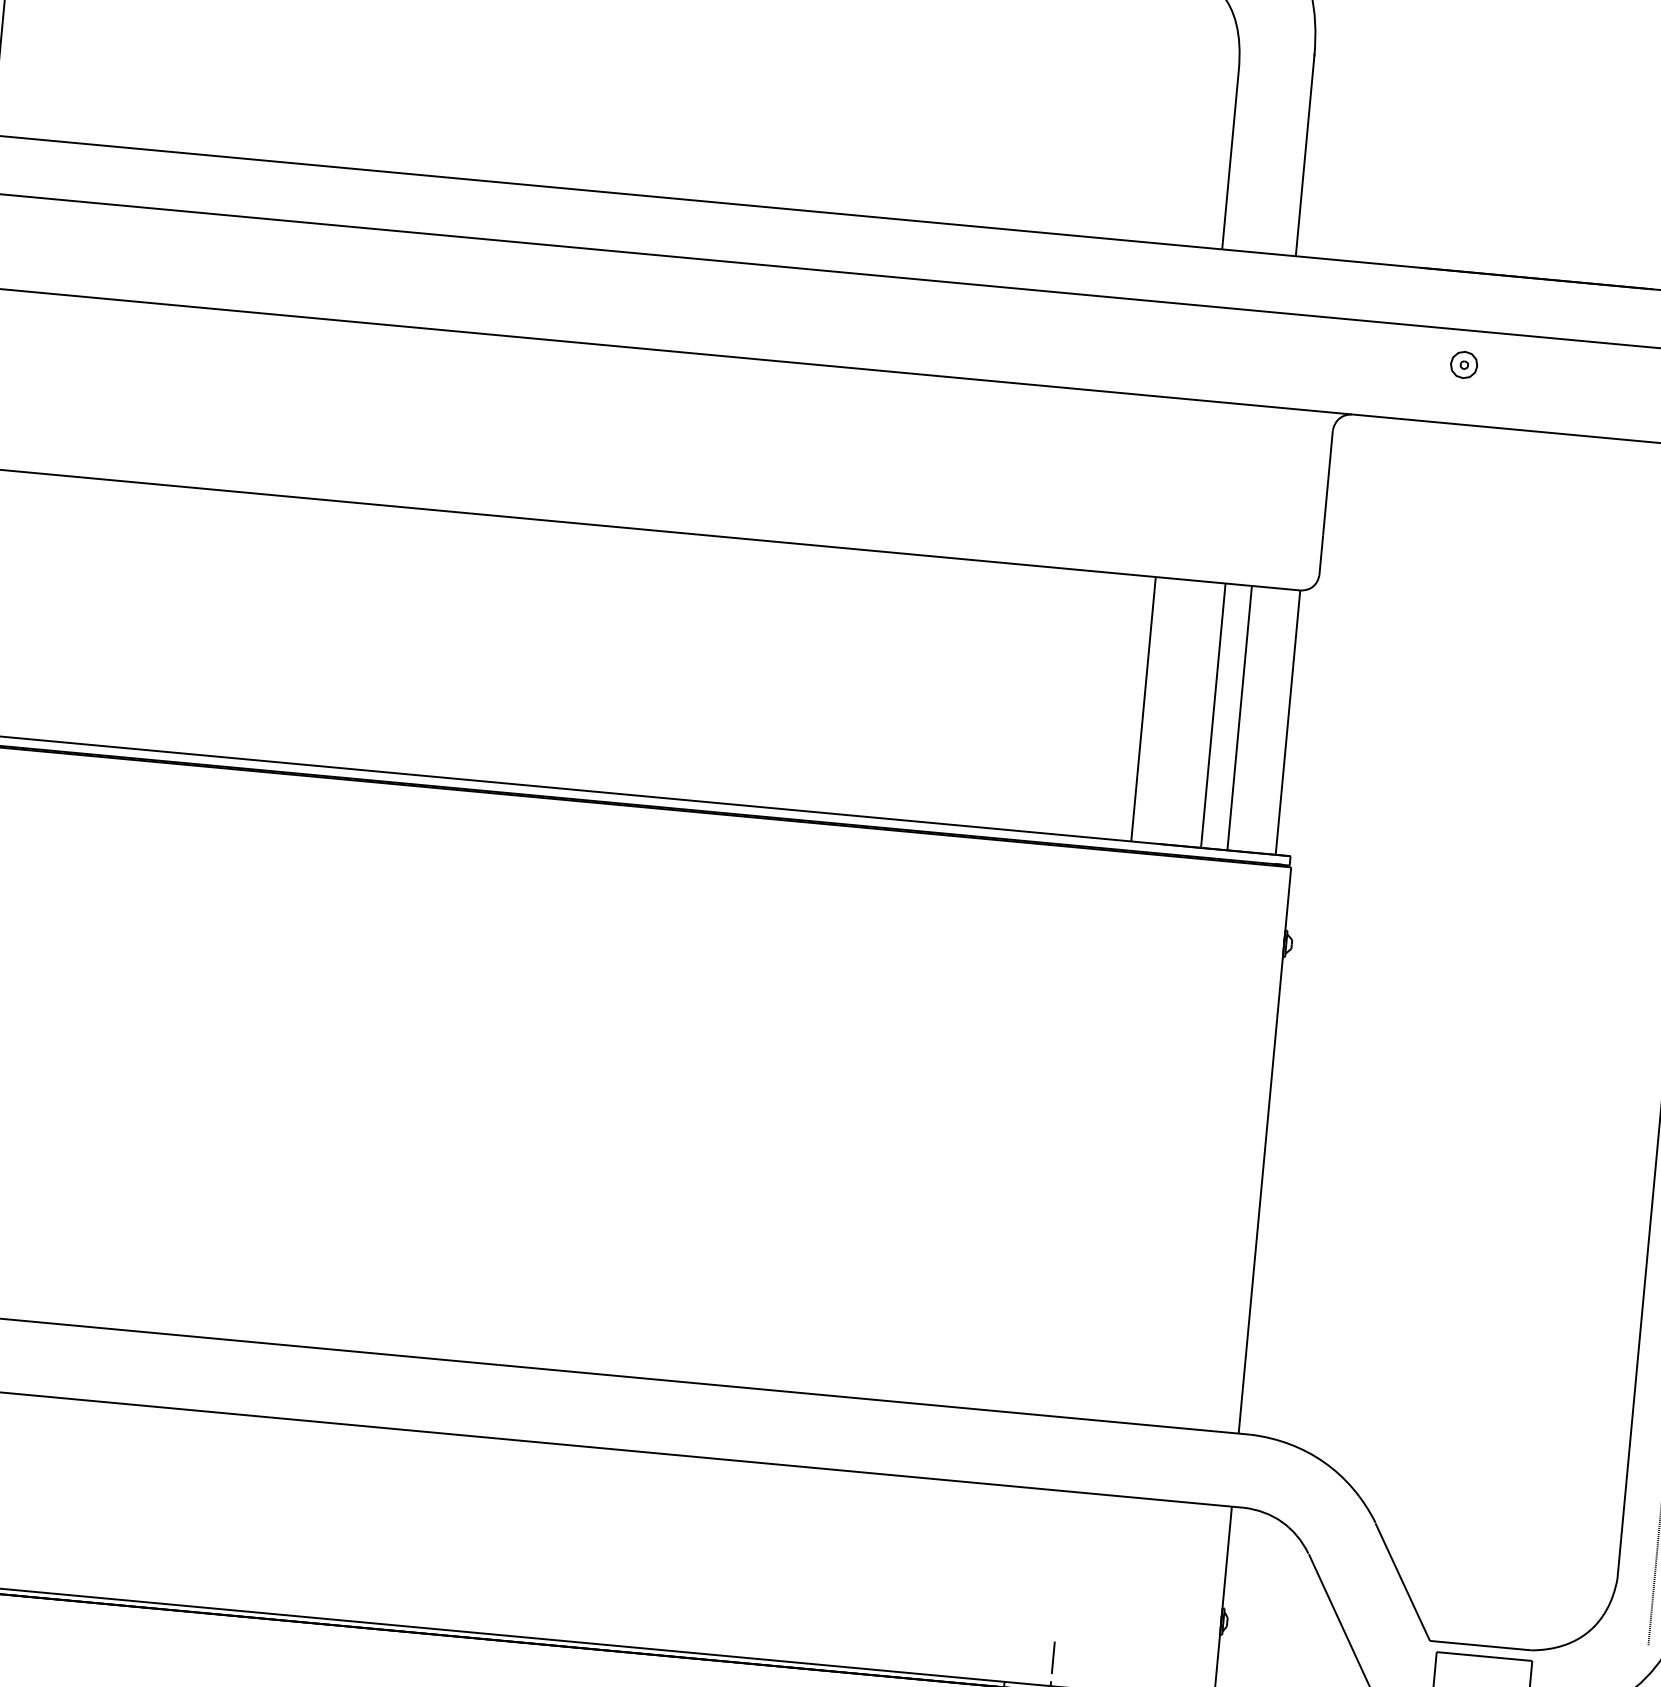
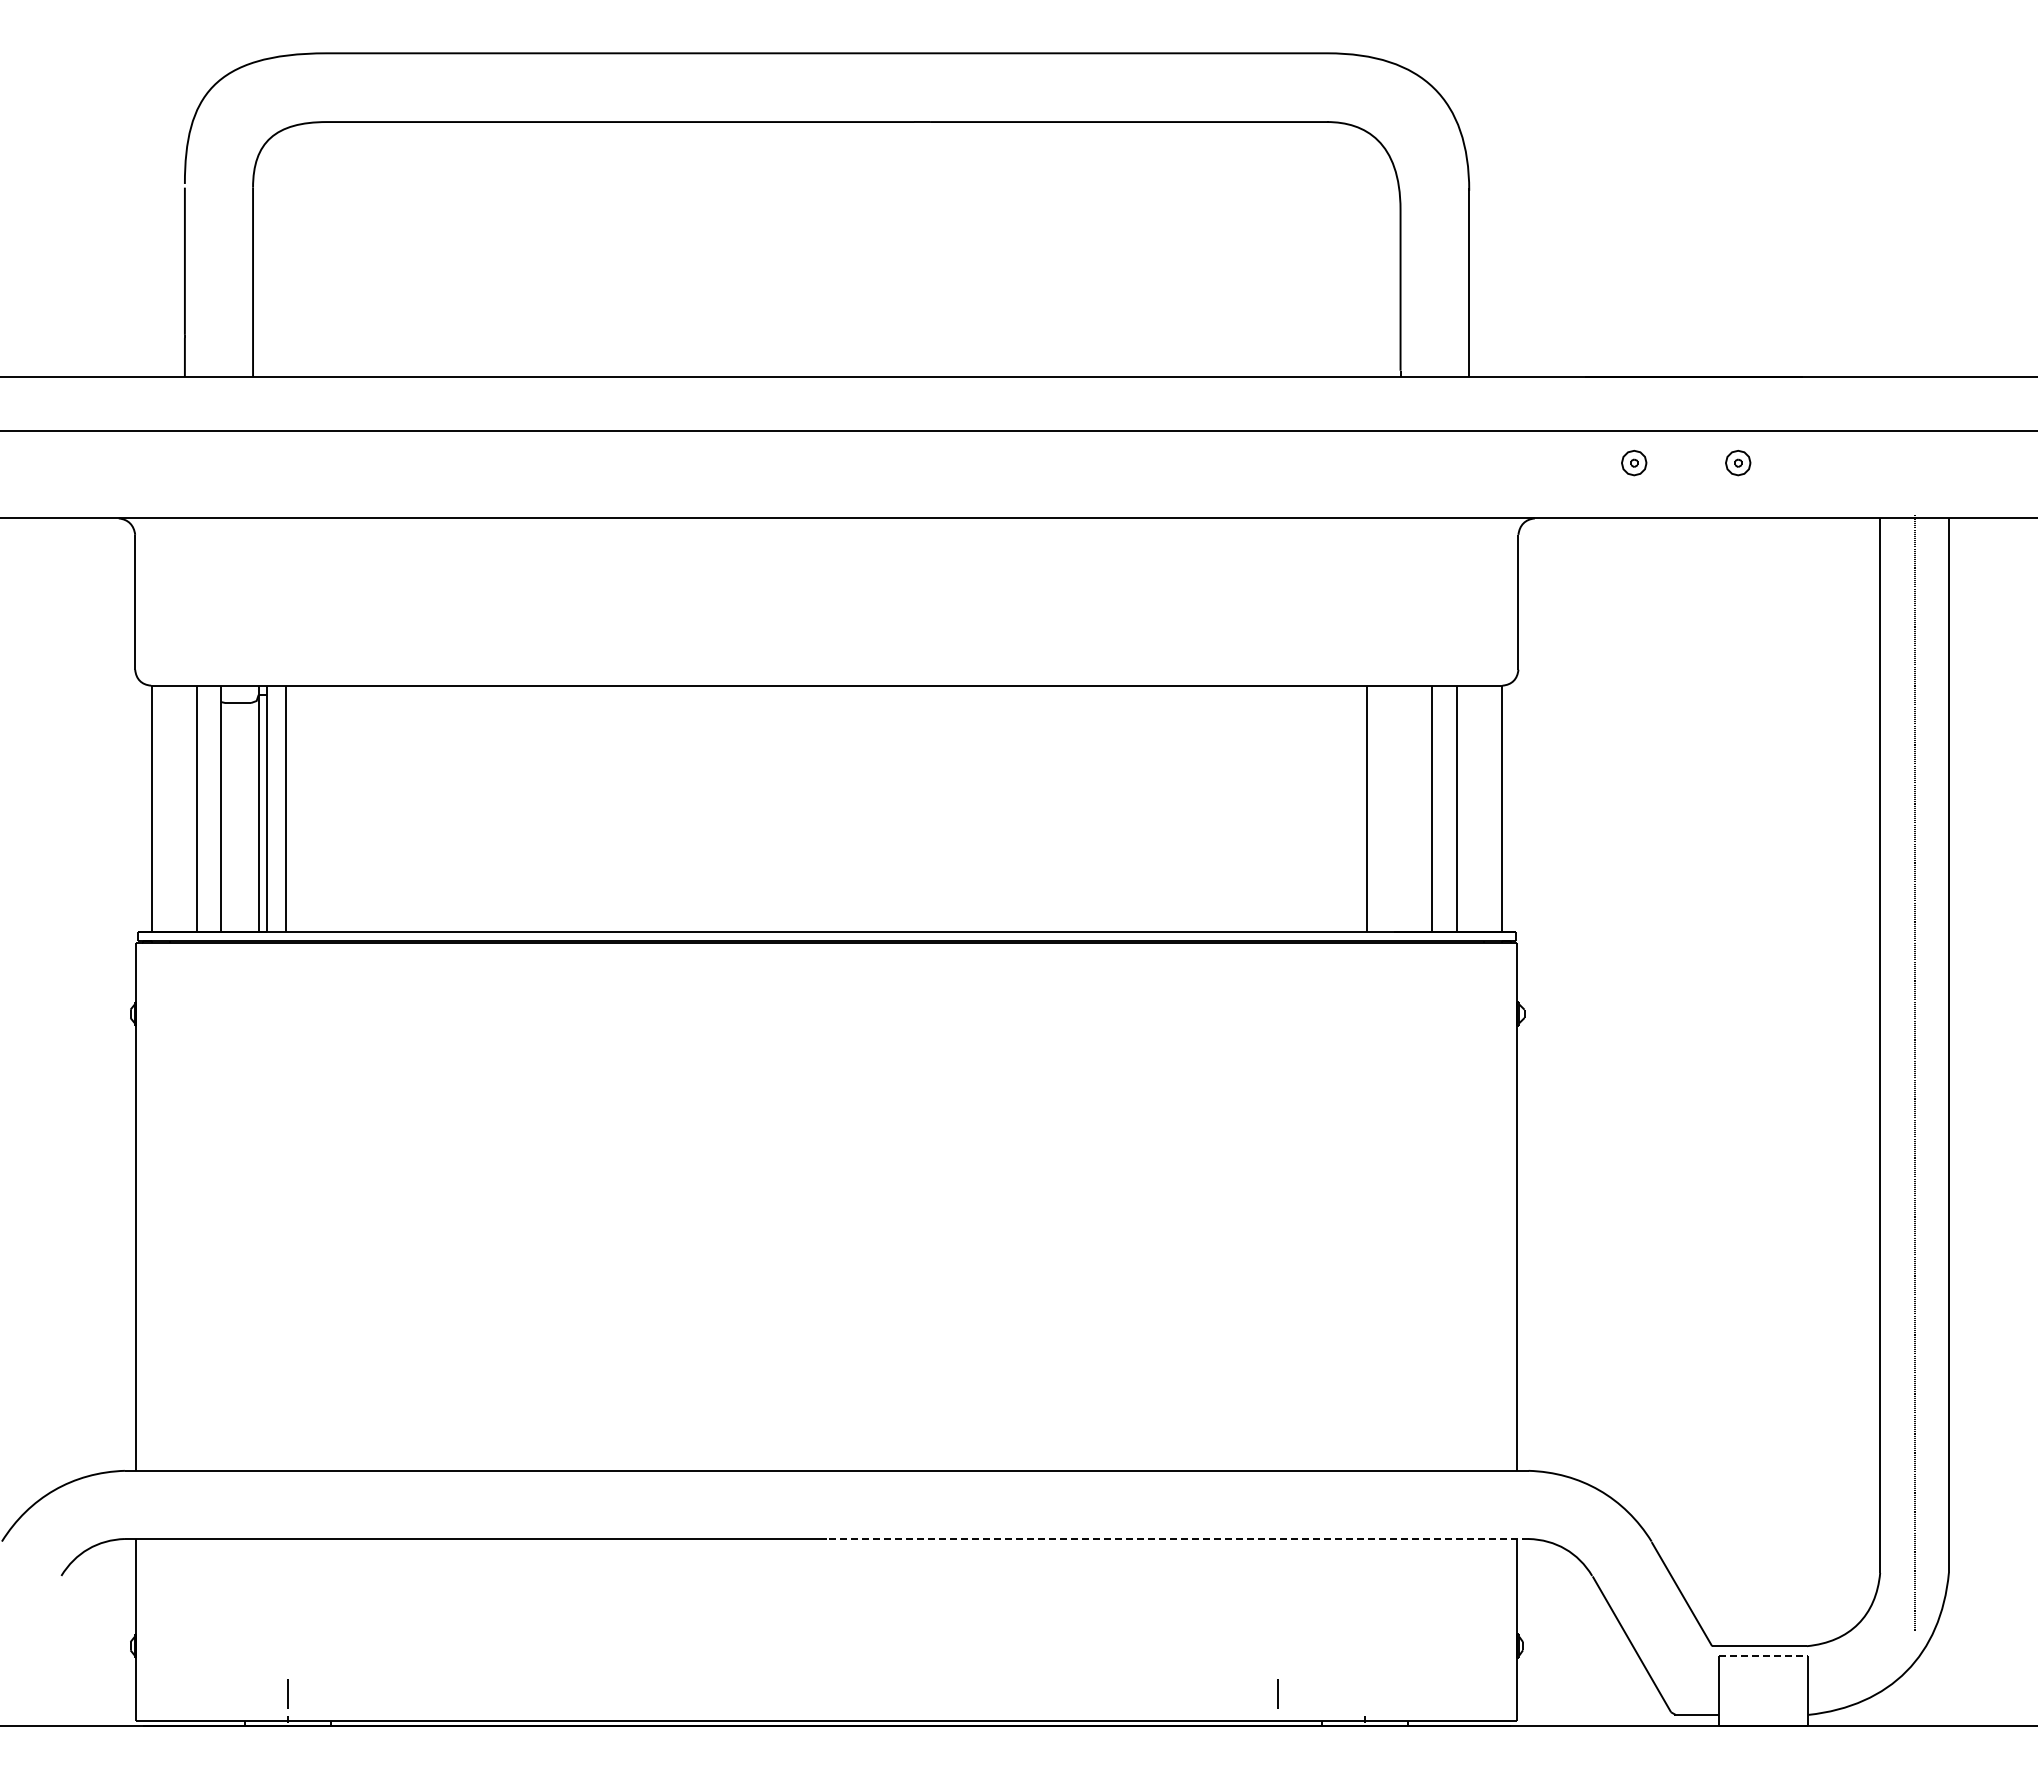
part: (1575, 375) -> (1738, 463), added
line: (867, 1472) -> (1177, 1538), solid -> dashed
line: (1484, 1656) -> (1763, 1655), solid -> dashed
line: (1052, 1657) -> (1277, 1693), moved

